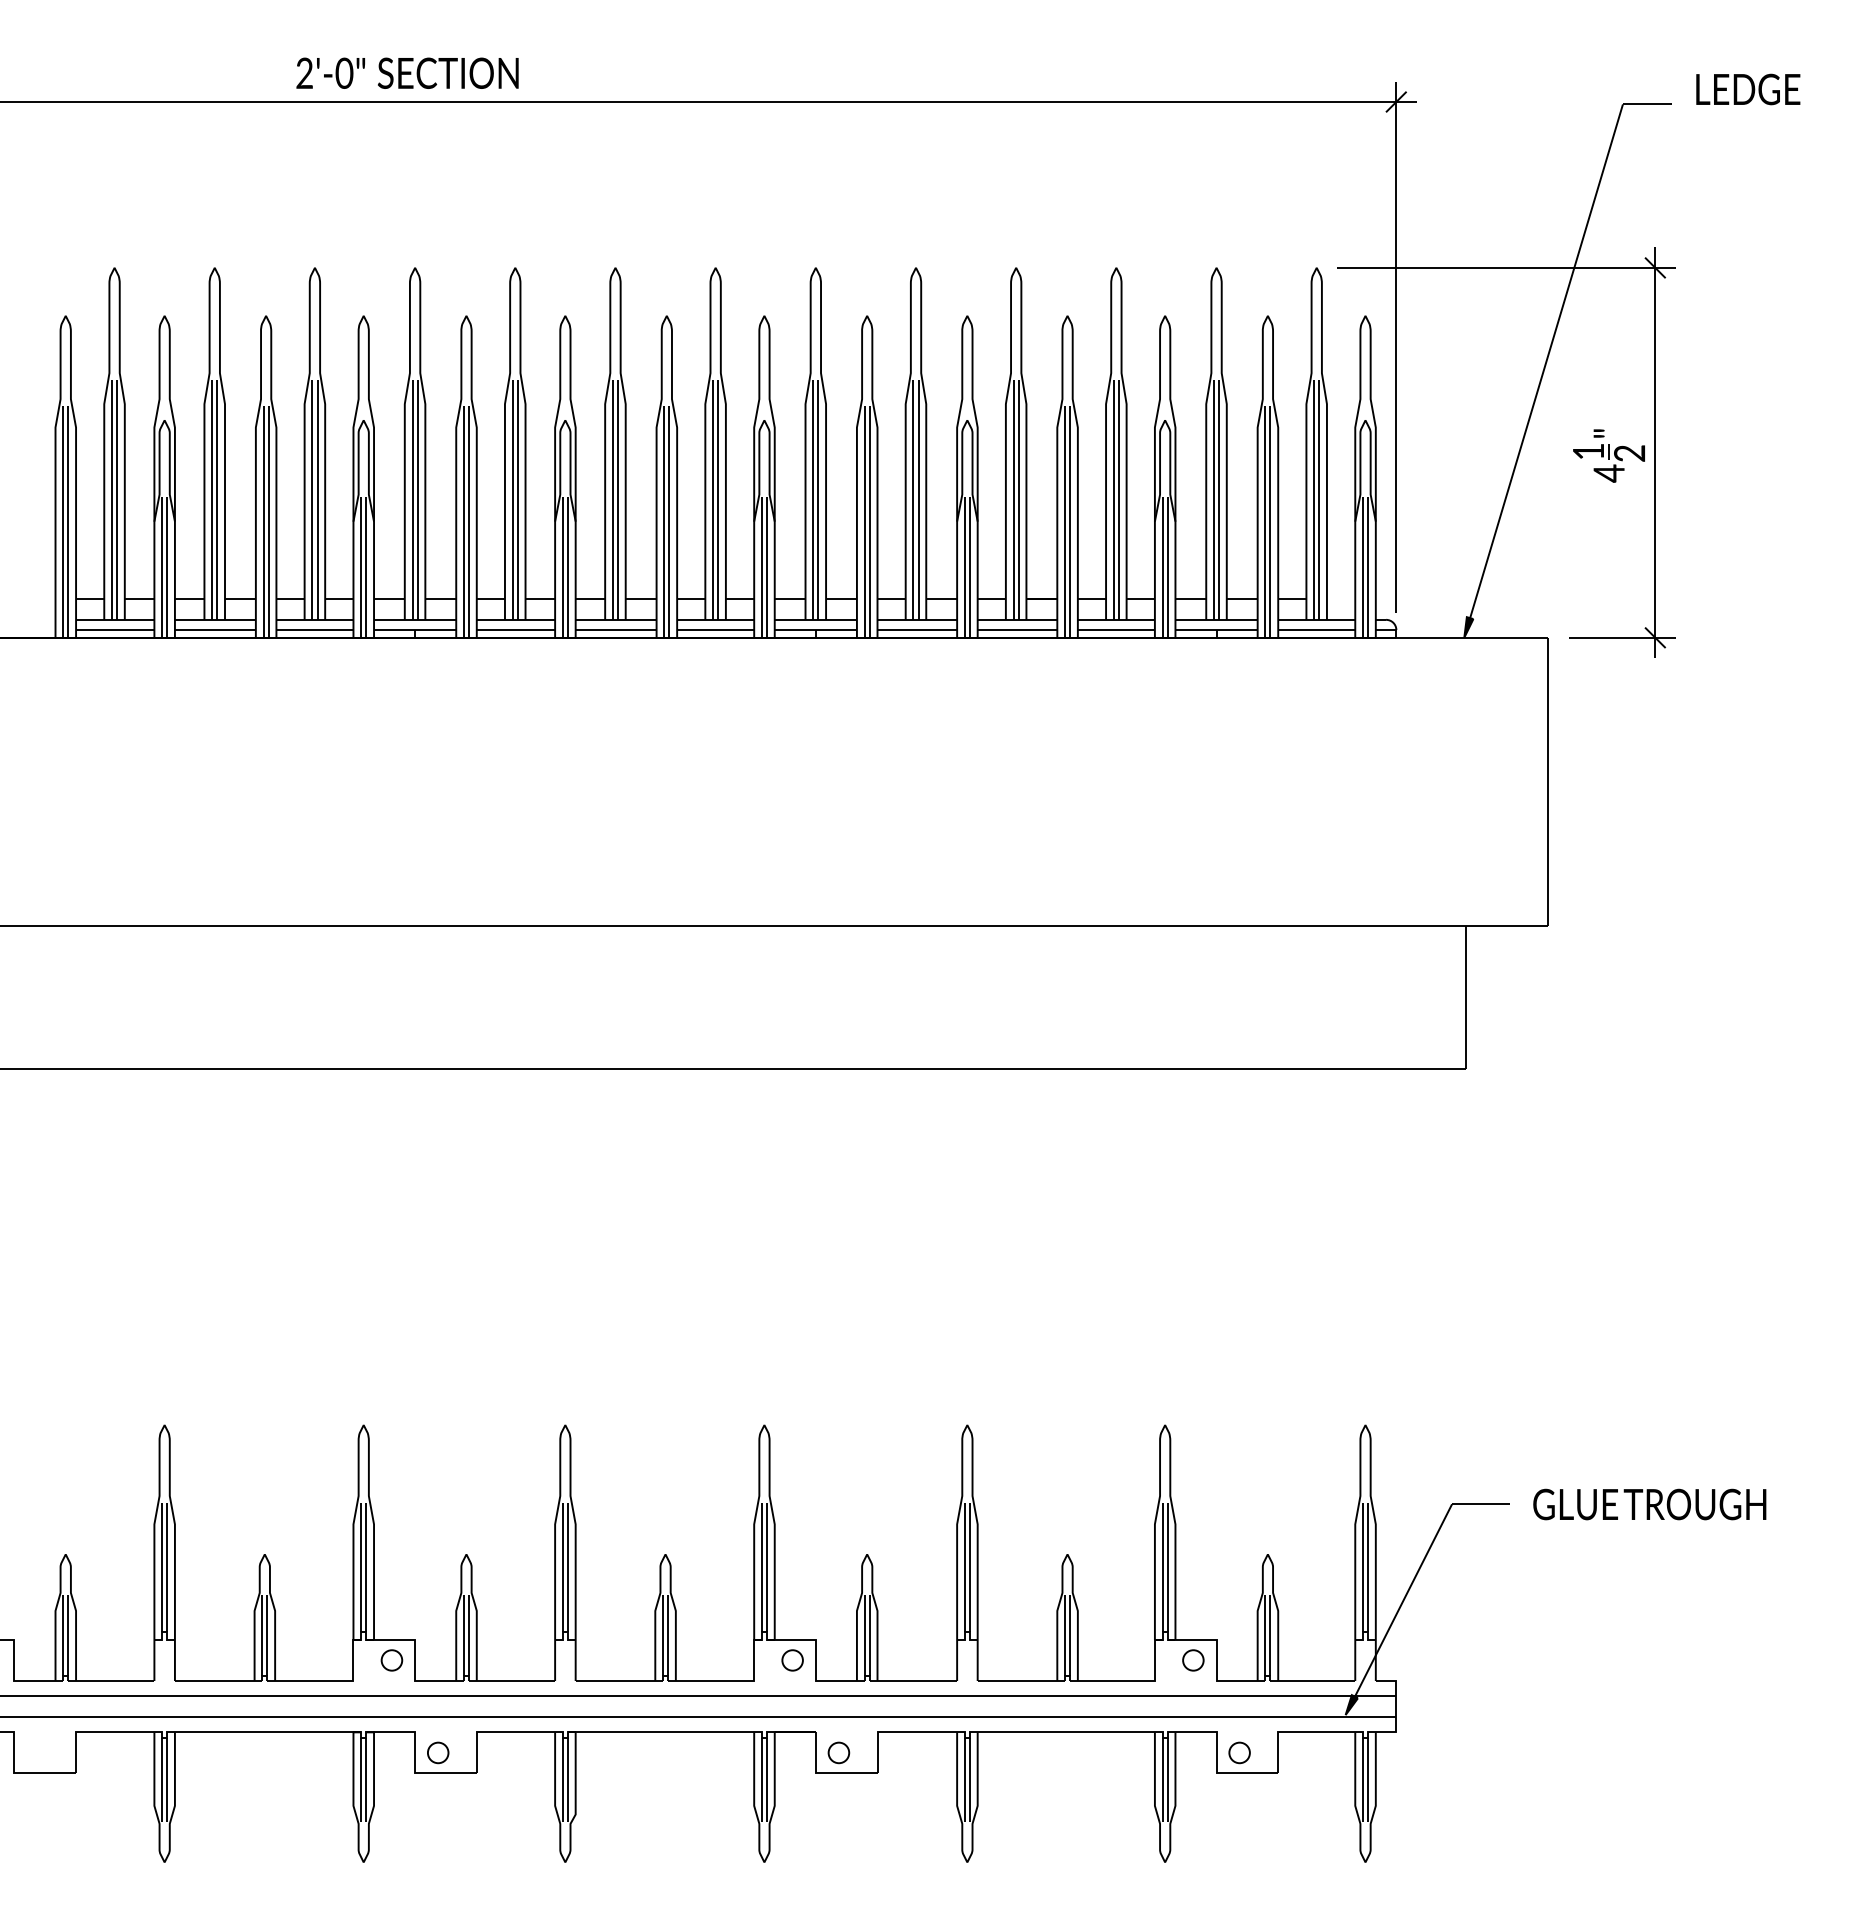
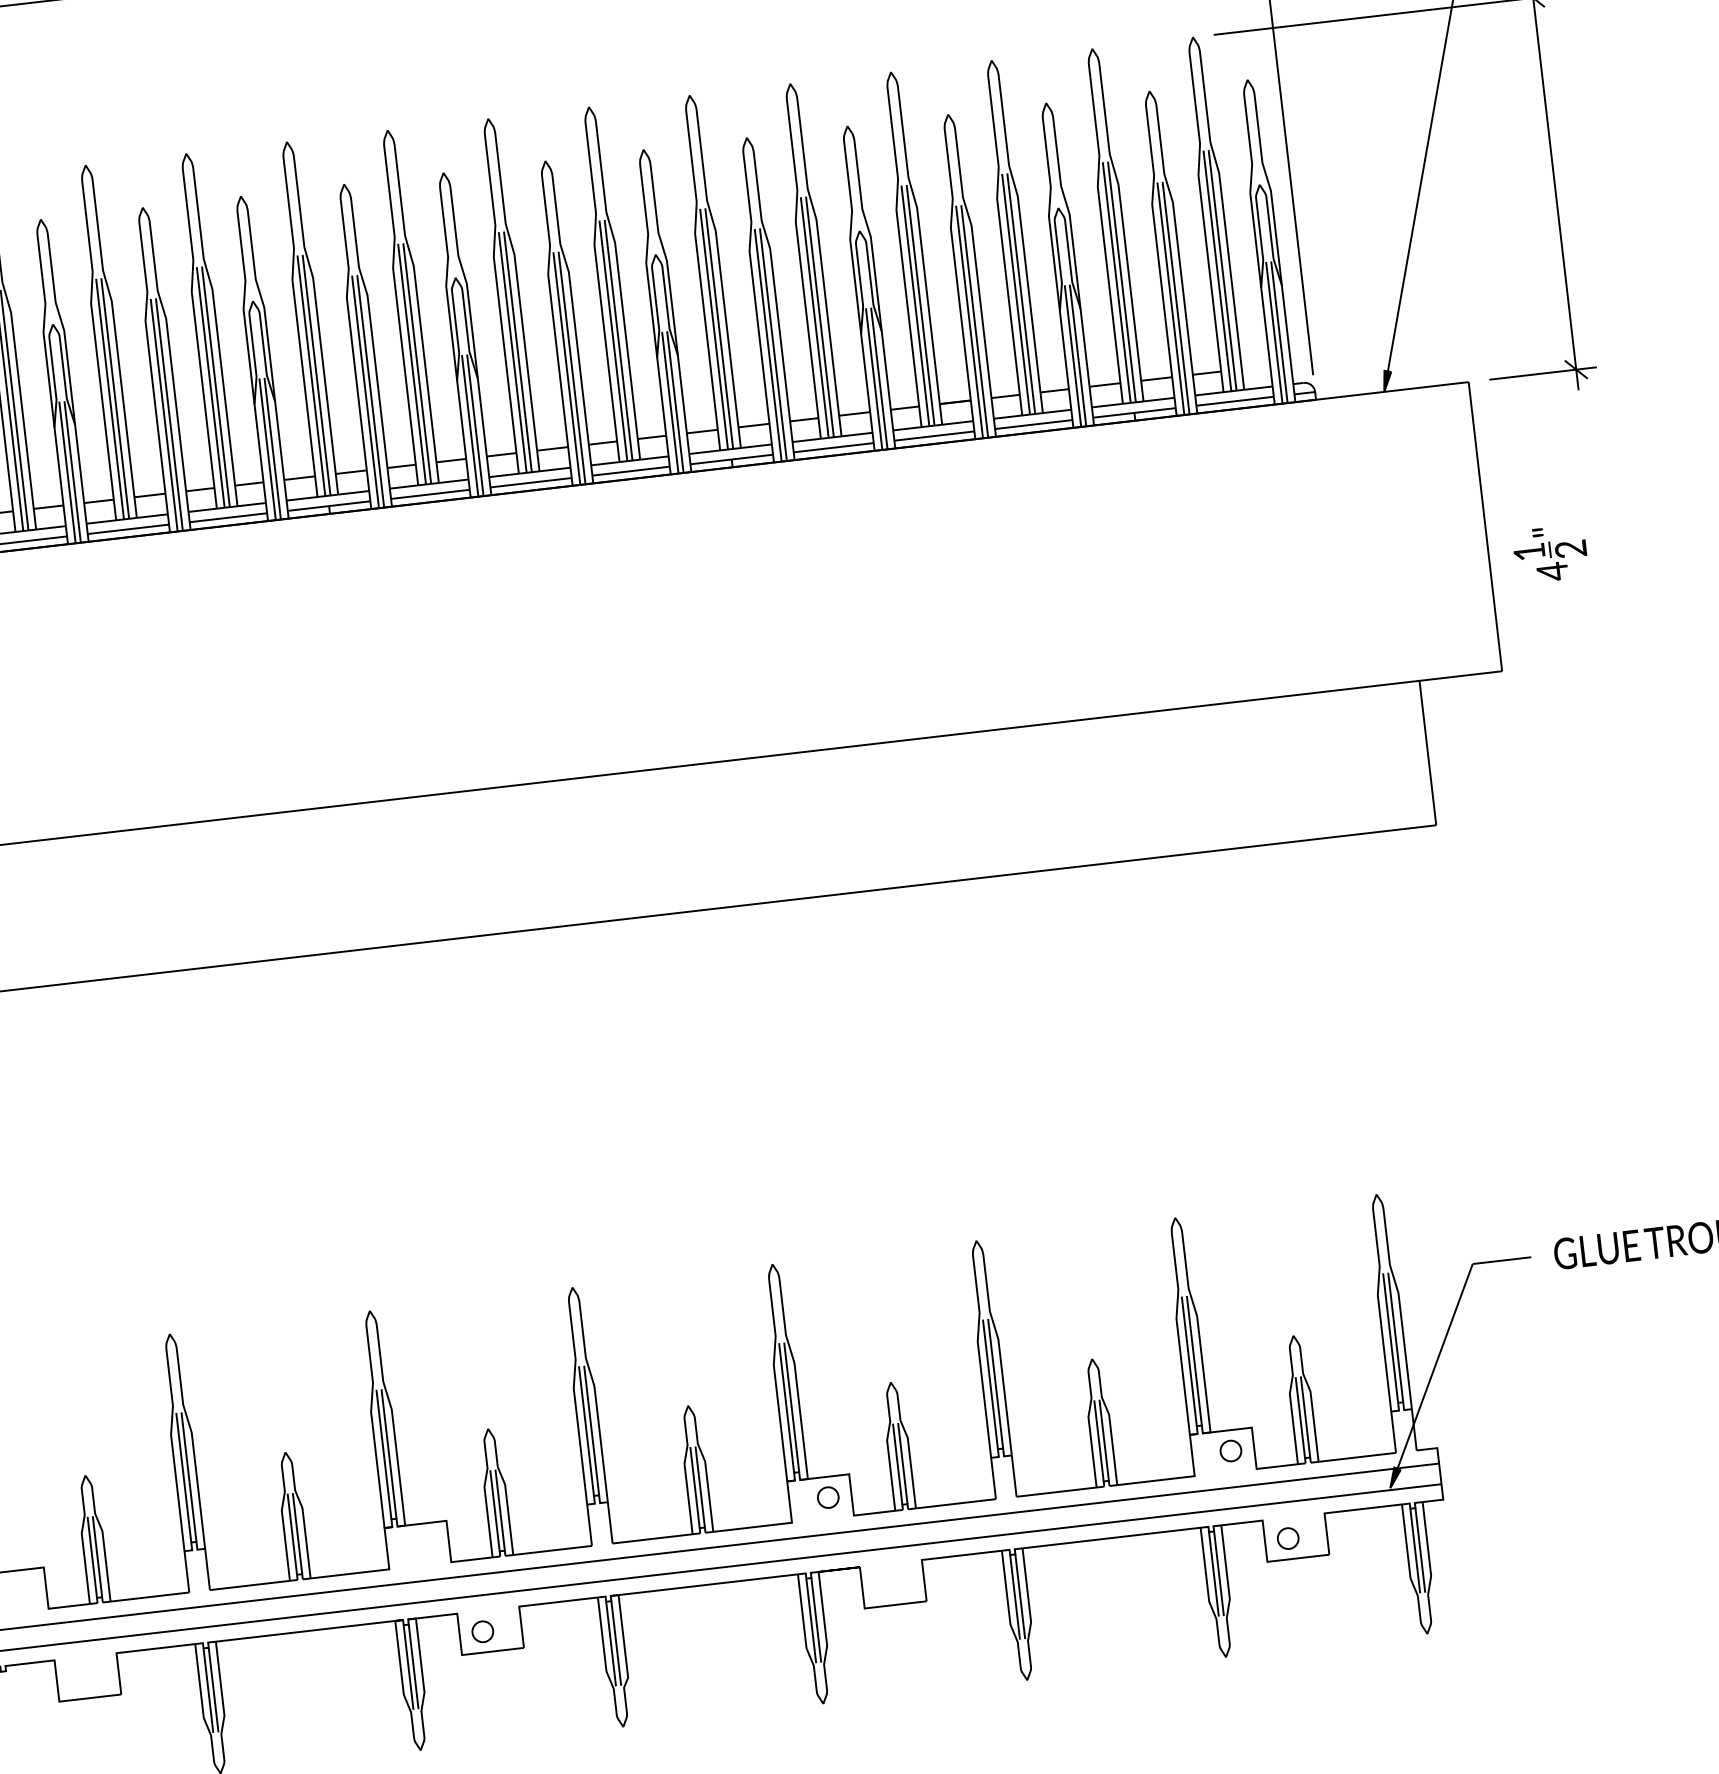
part: (1608, 455) -> (1549, 553), moved
part: (391, 1660) -> (425, 1544), removed
part: (838, 1752) -> (885, 1584), removed

